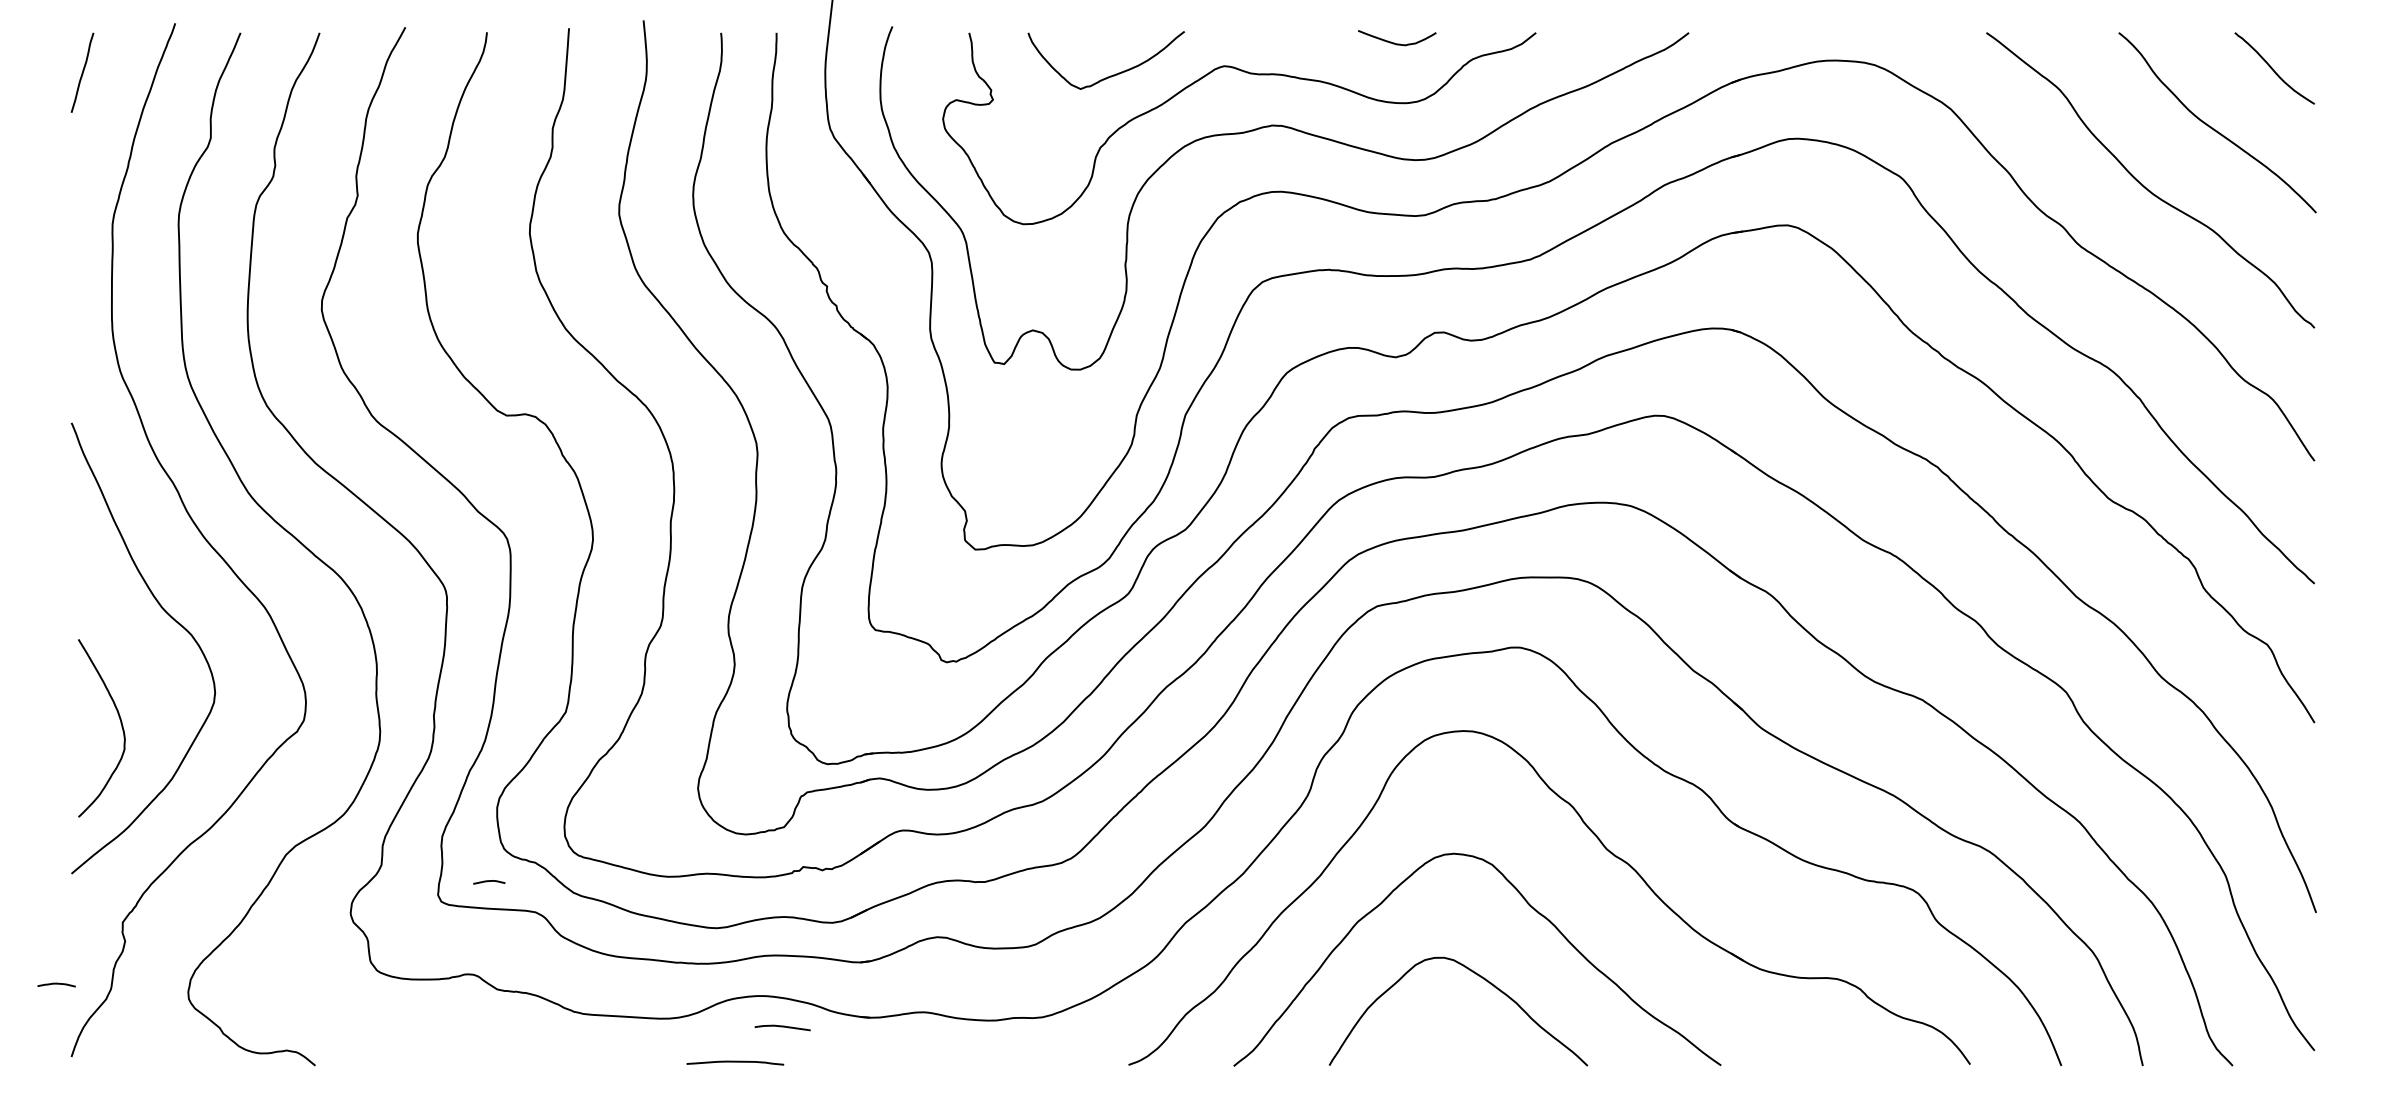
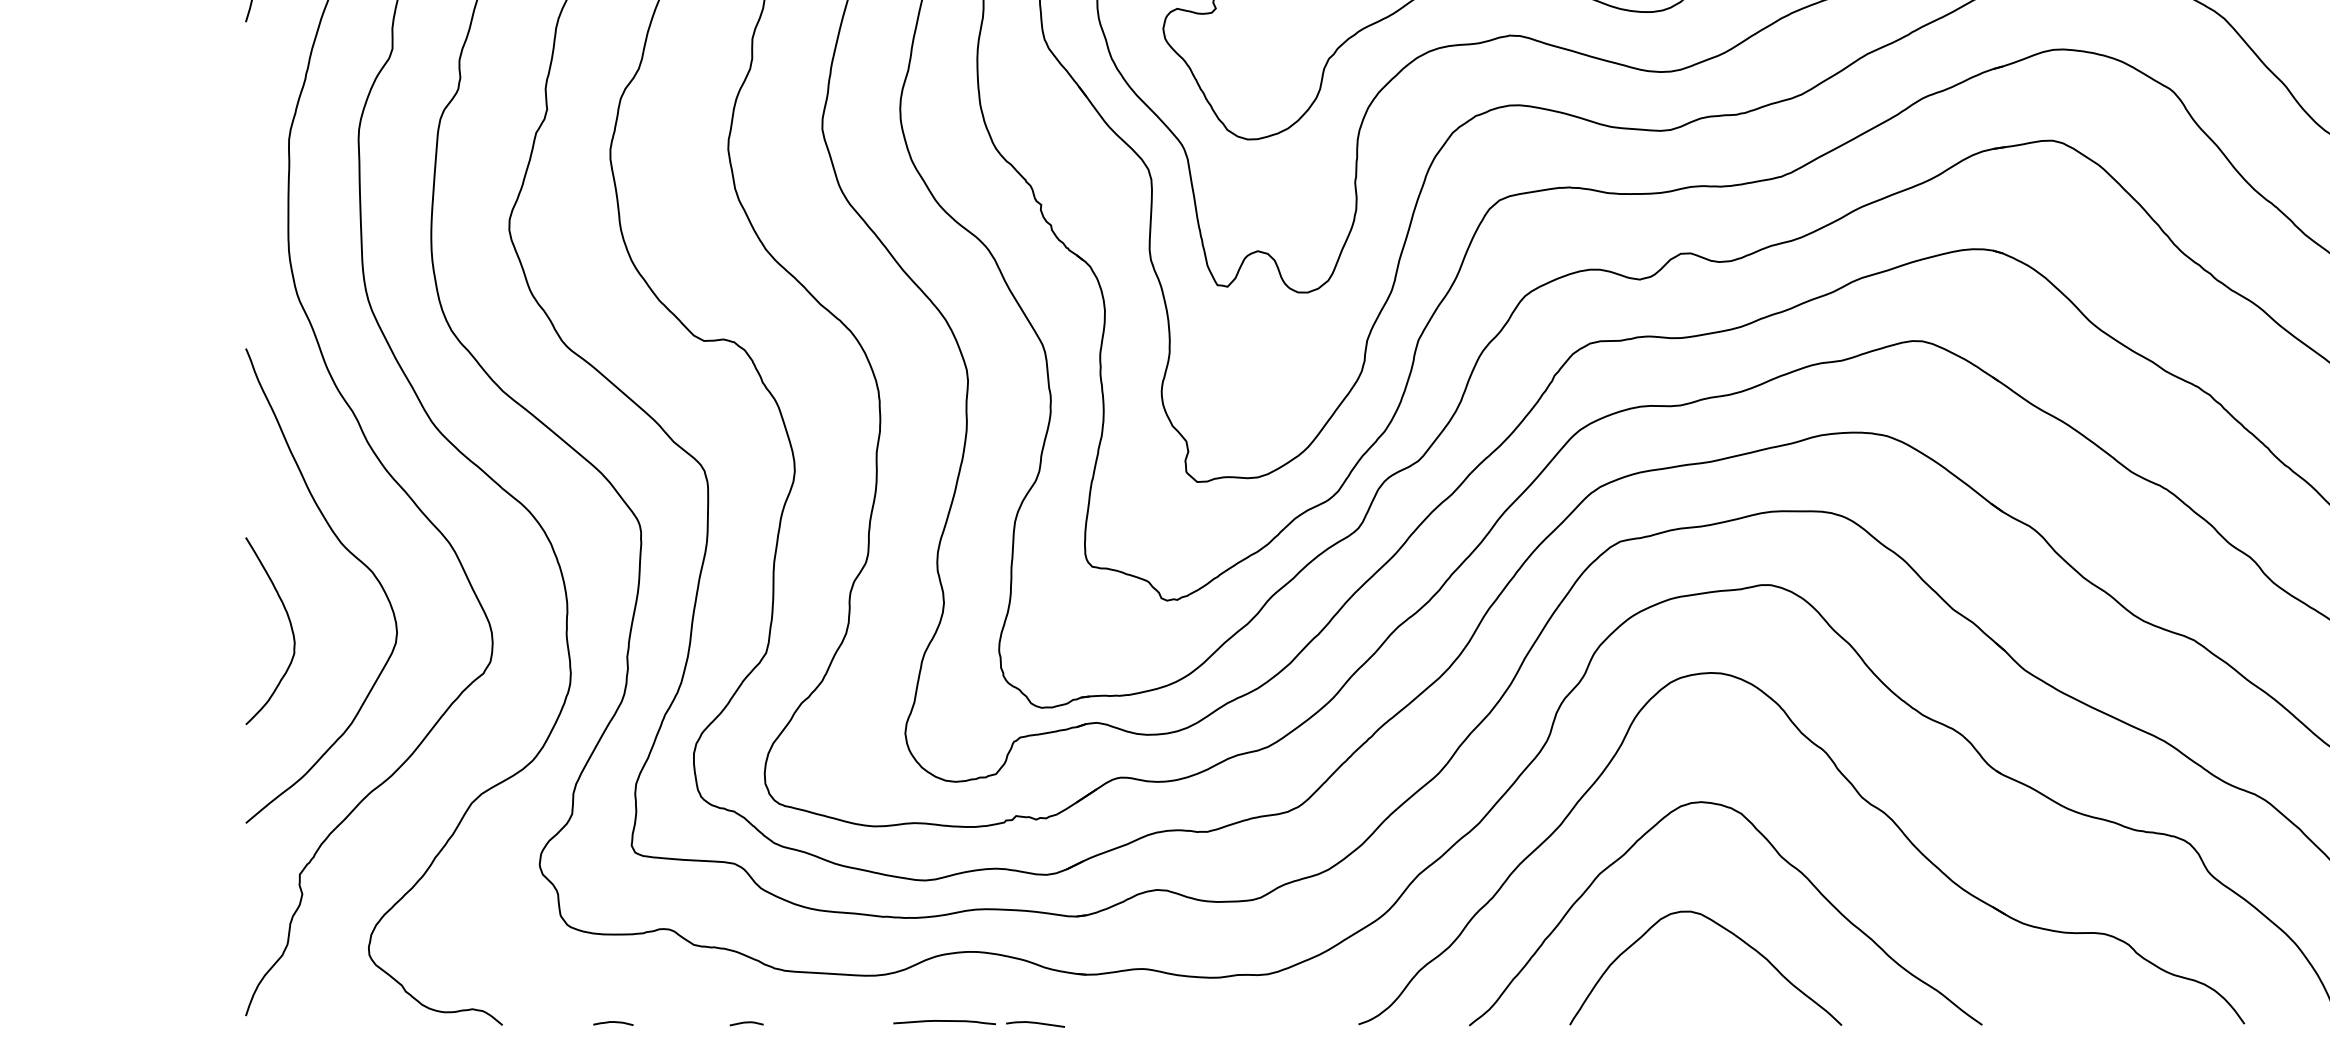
curve: (120, 723) -> (290, 626), moved
curve: (489, 881) -> (746, 1022), moved
curve: (56, 984) -> (613, 1022), moved
curve: (782, 1027) -> (1035, 1023), moved

